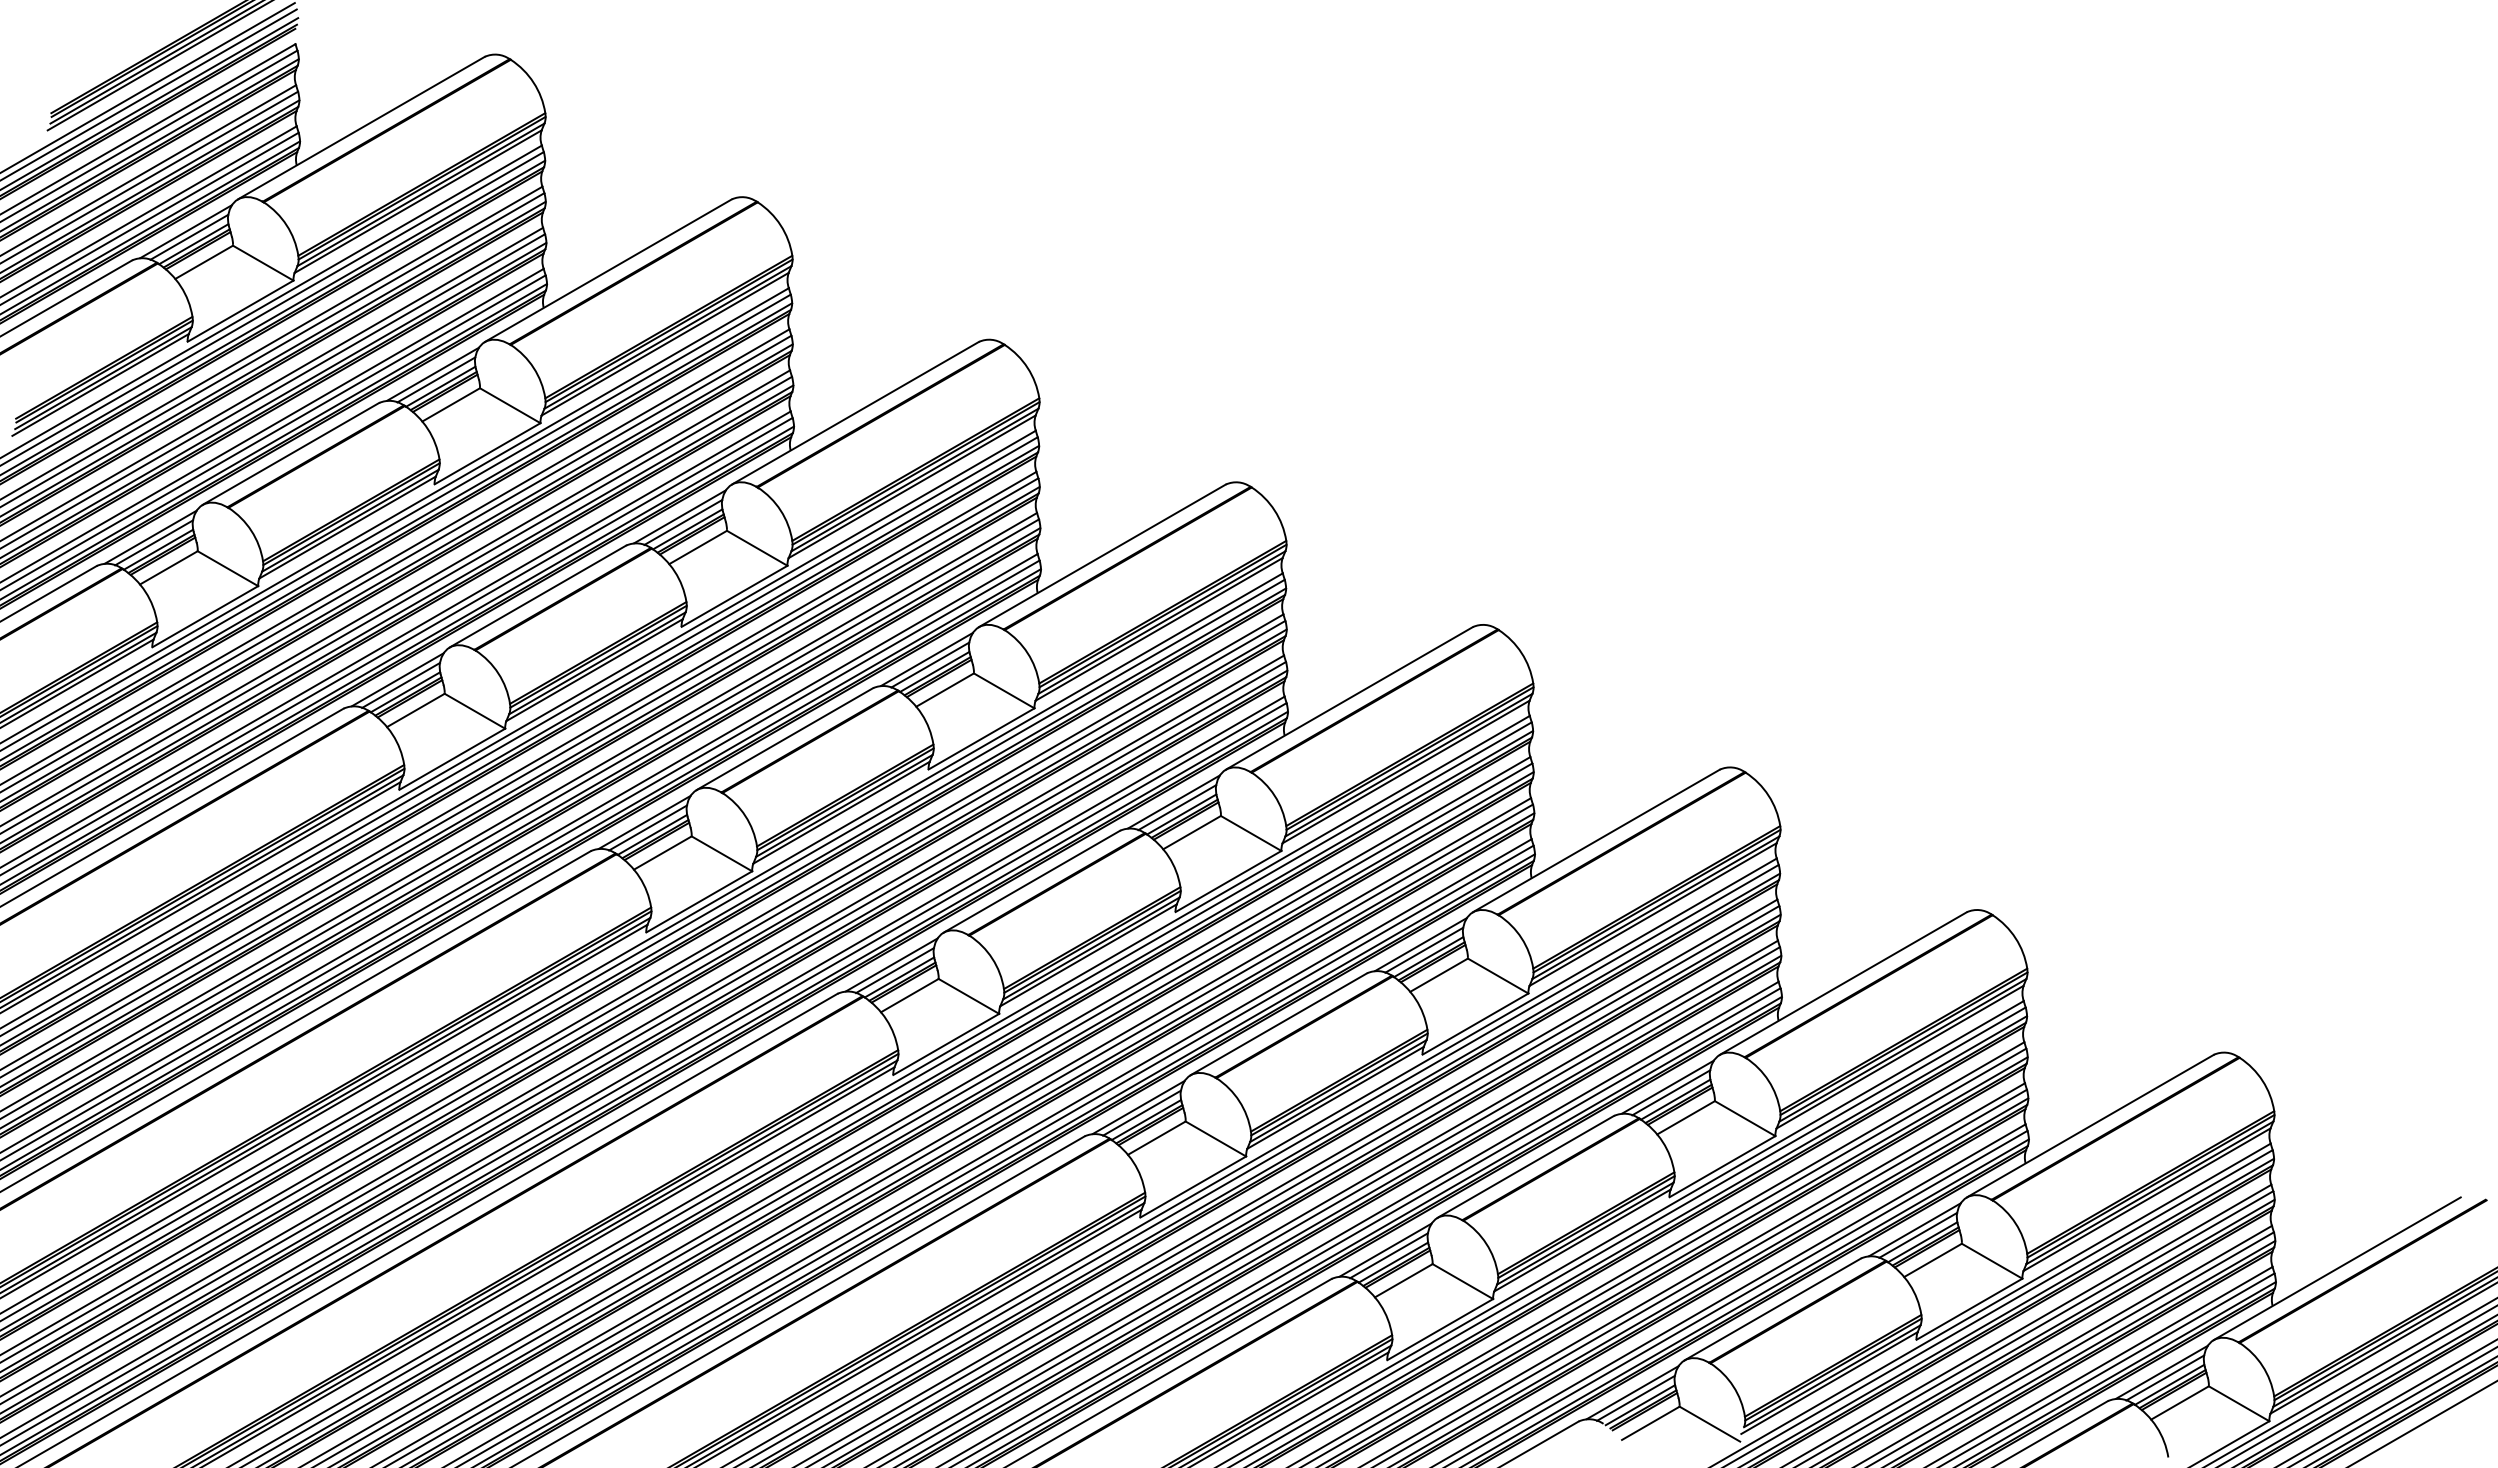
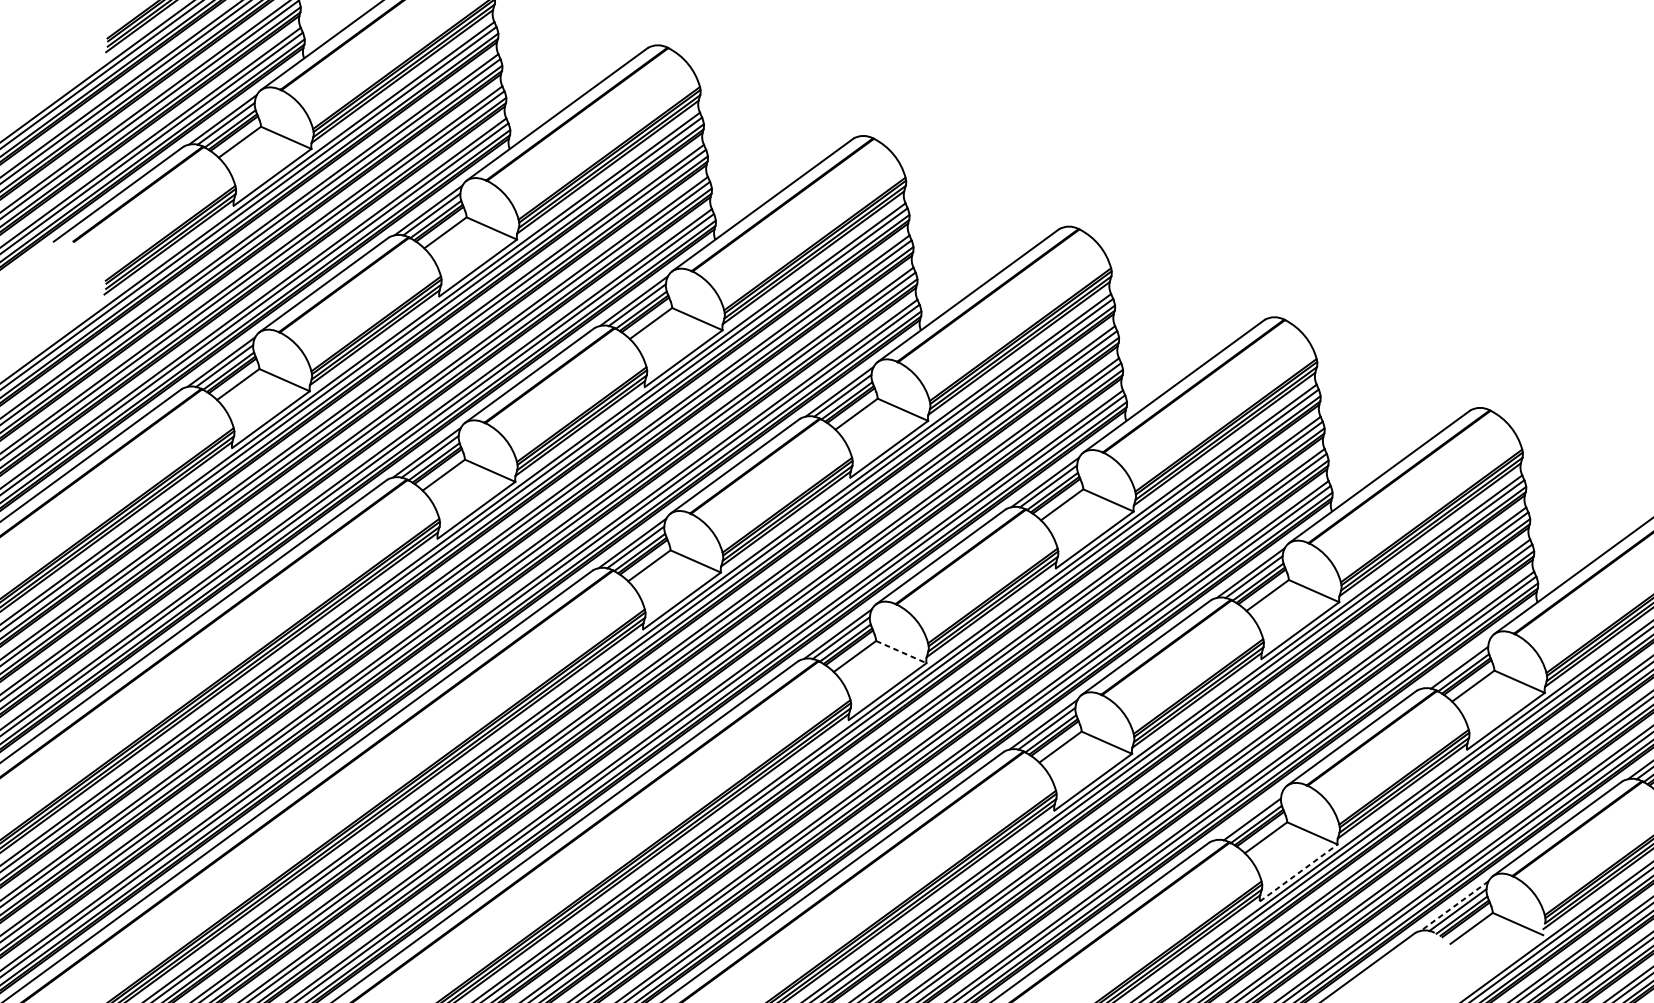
line: (968, 996) -> (900, 652), solid -> dashed
line: (1667, 1086) -> (1456, 663), removed
line: (1385, 1249) -> (1249, 814), removed
line: (1440, 1329) -> (1298, 872), solid -> dashed
line: (1632, 1392) -> (1454, 905), solid -> dashed

